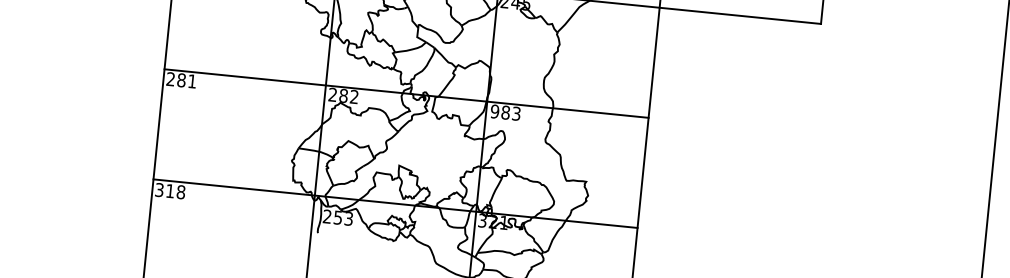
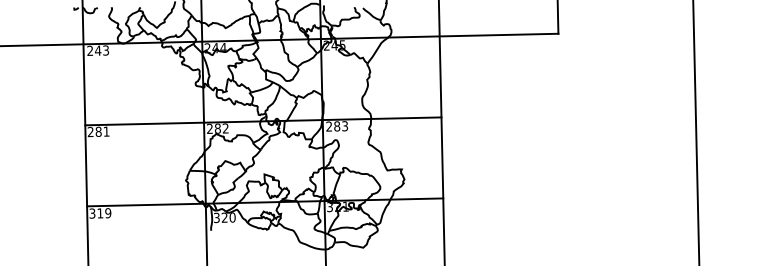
text: (495, 111) -> (329, 126), 983 -> 283
text: (181, 192) -> (108, 213), 318 -> 319
text: (337, 217) -> (224, 217), 253 -> 320

